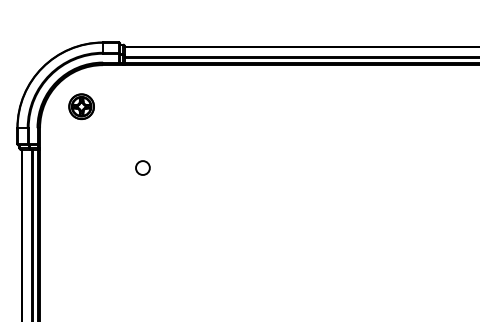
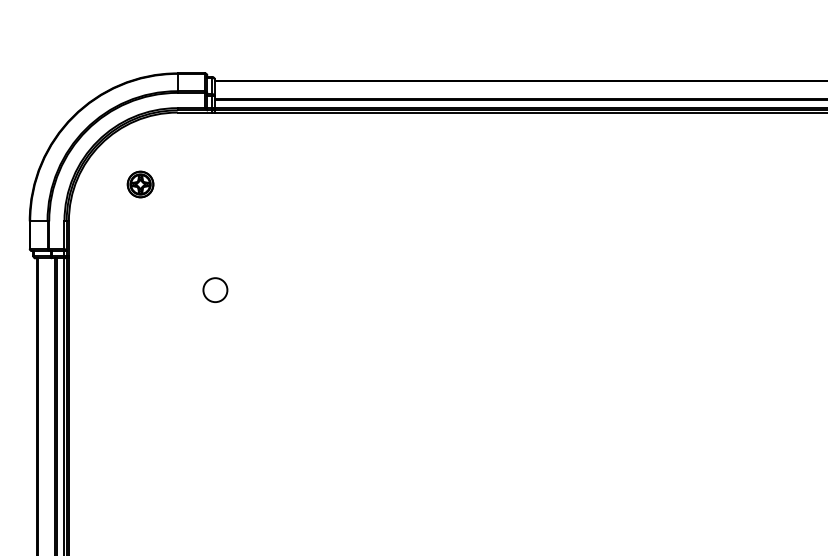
part: (81, 106) -> (140, 183), size x0.6
circle: (142, 167) -> (214, 289), moved

